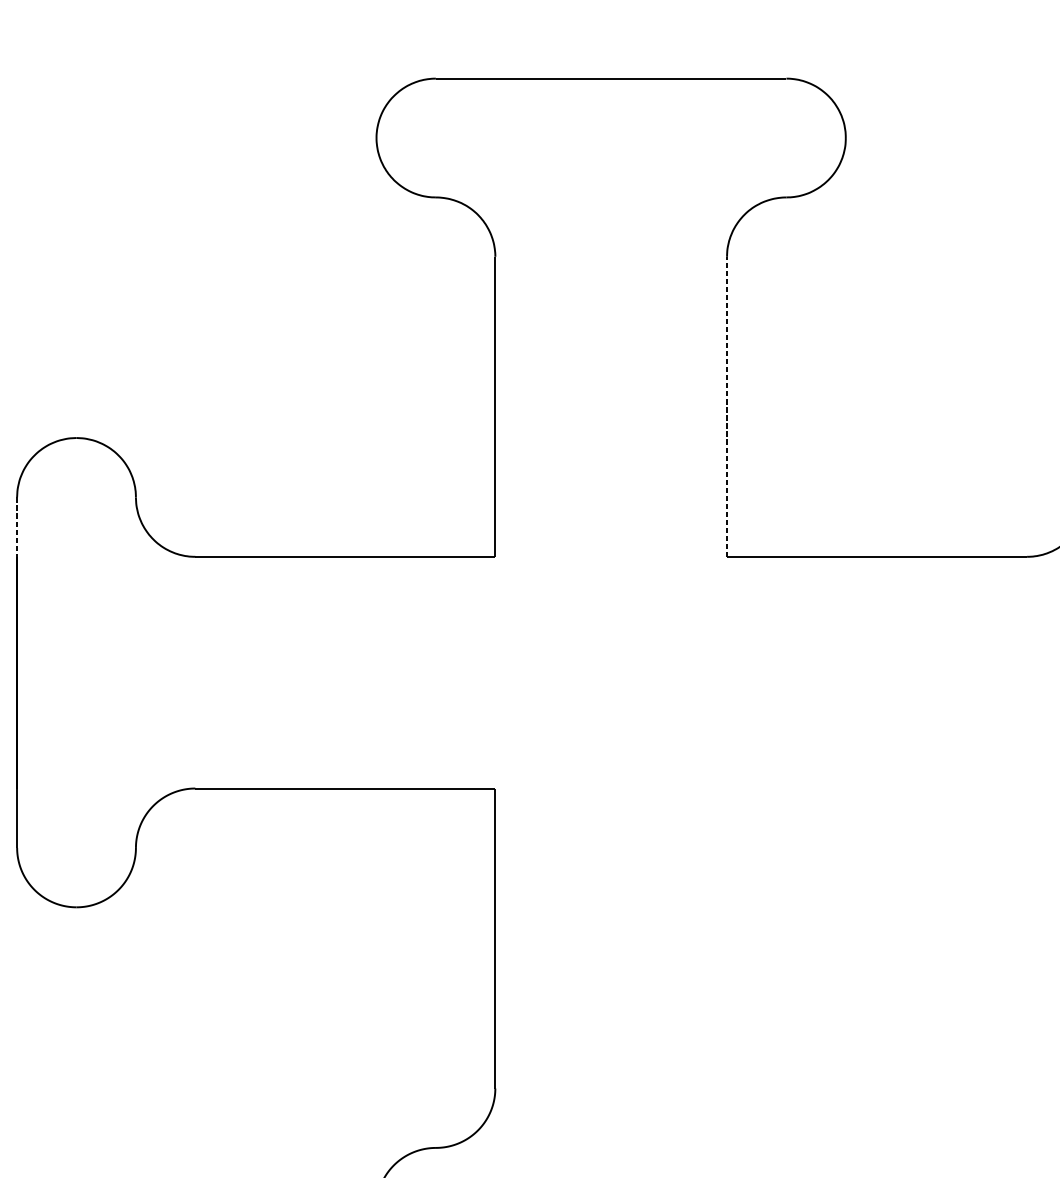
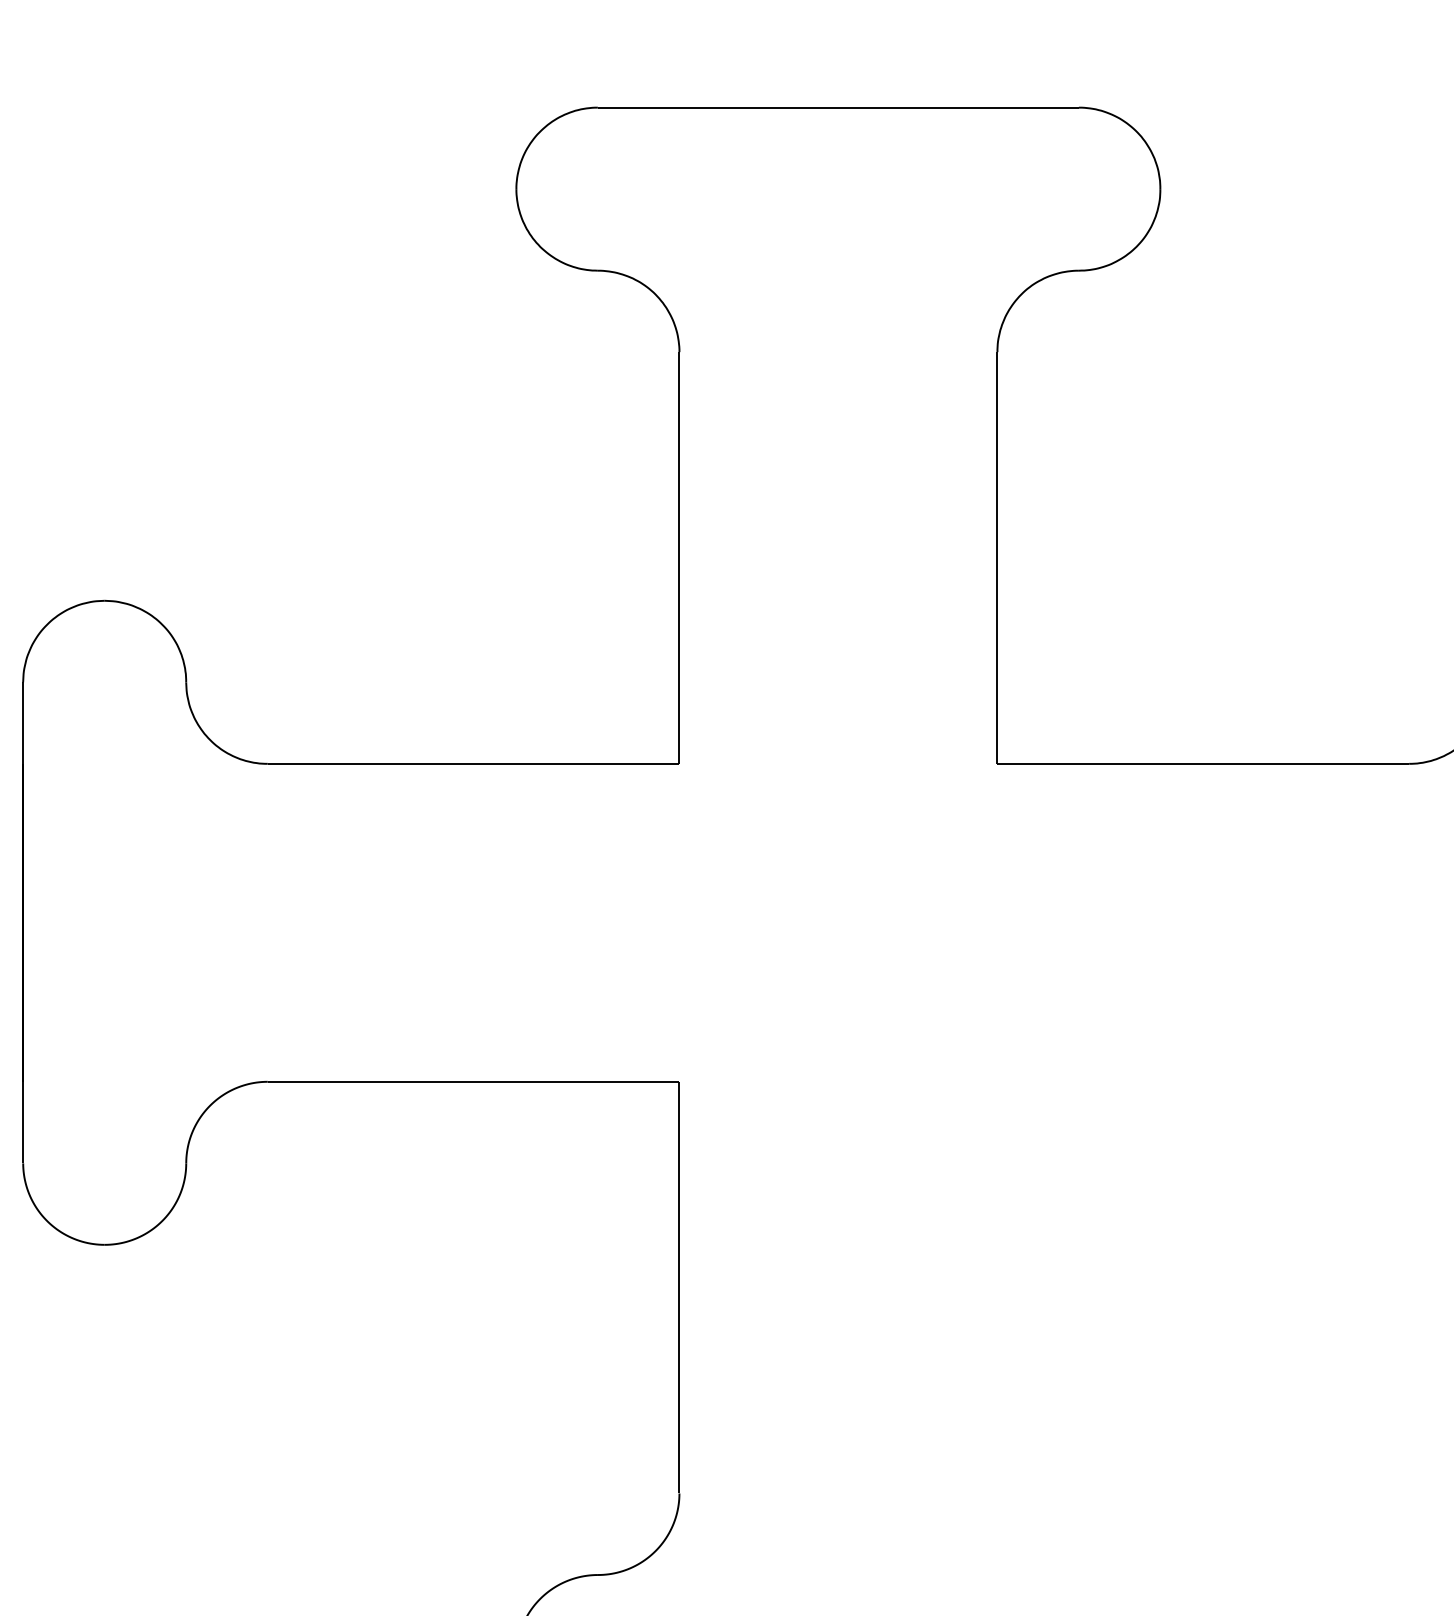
line: (727, 407) -> (997, 558), dashed -> solid
line: (17, 527) -> (23, 723), dashed -> solid

